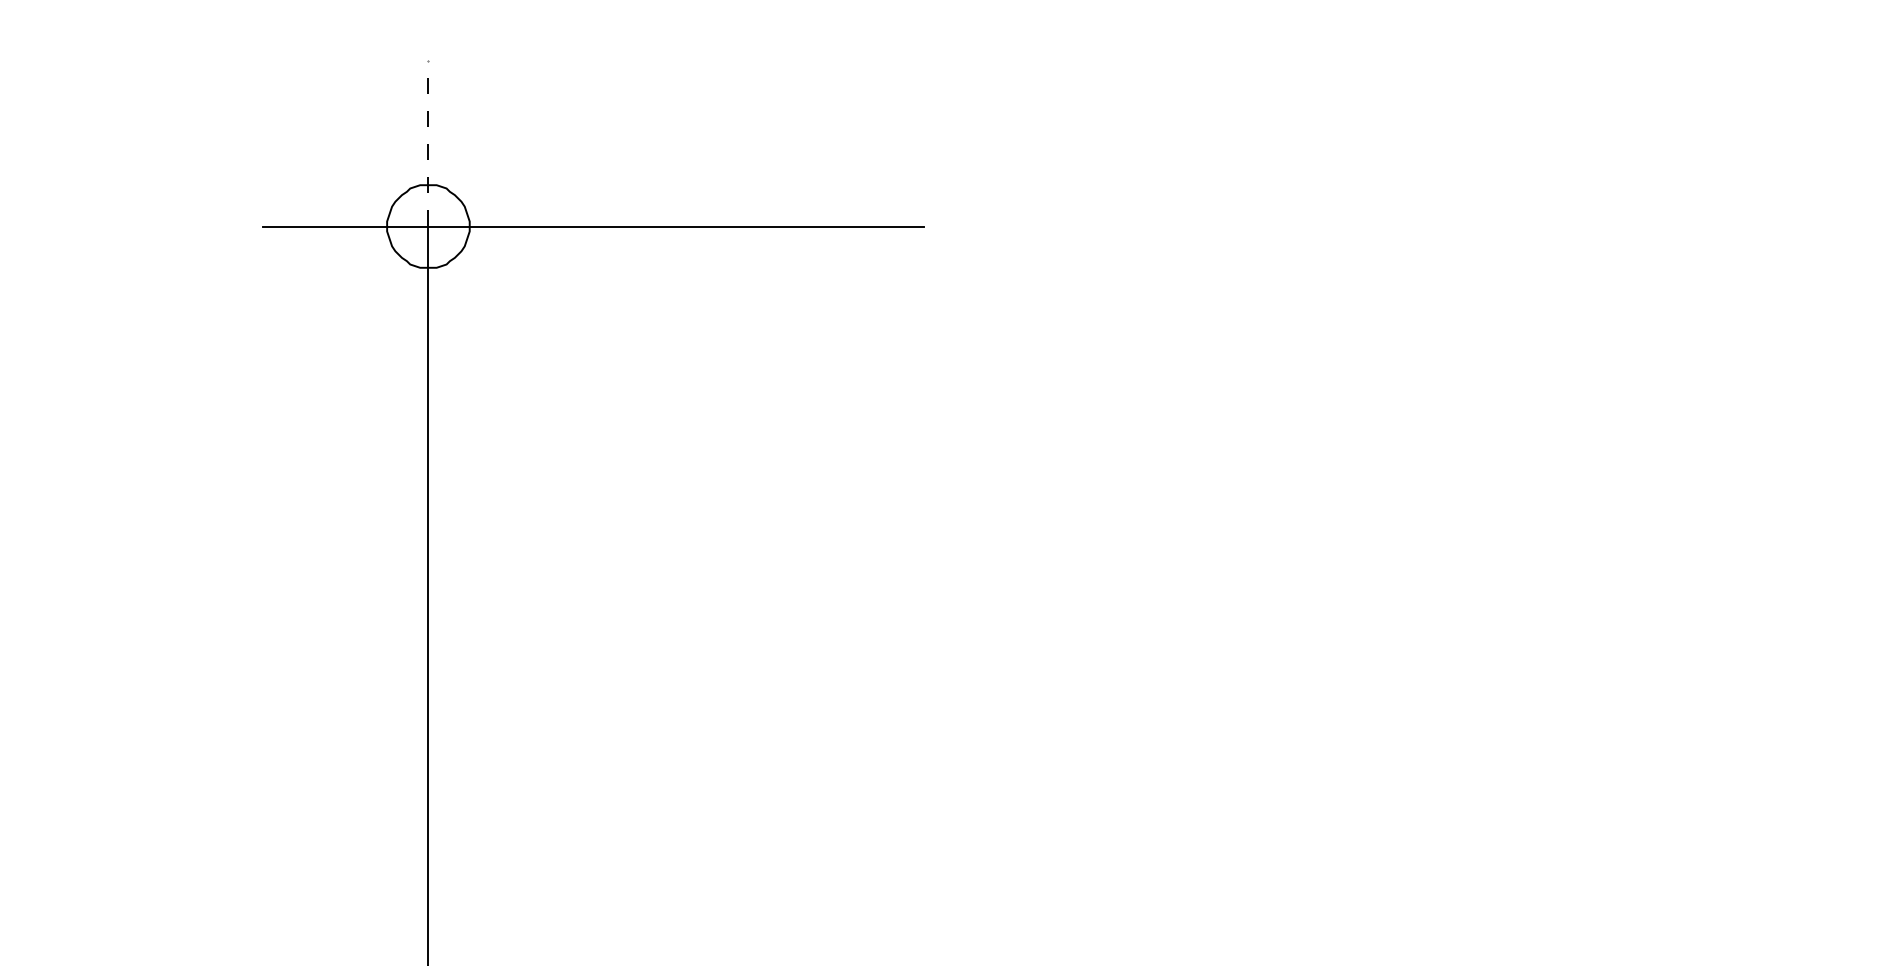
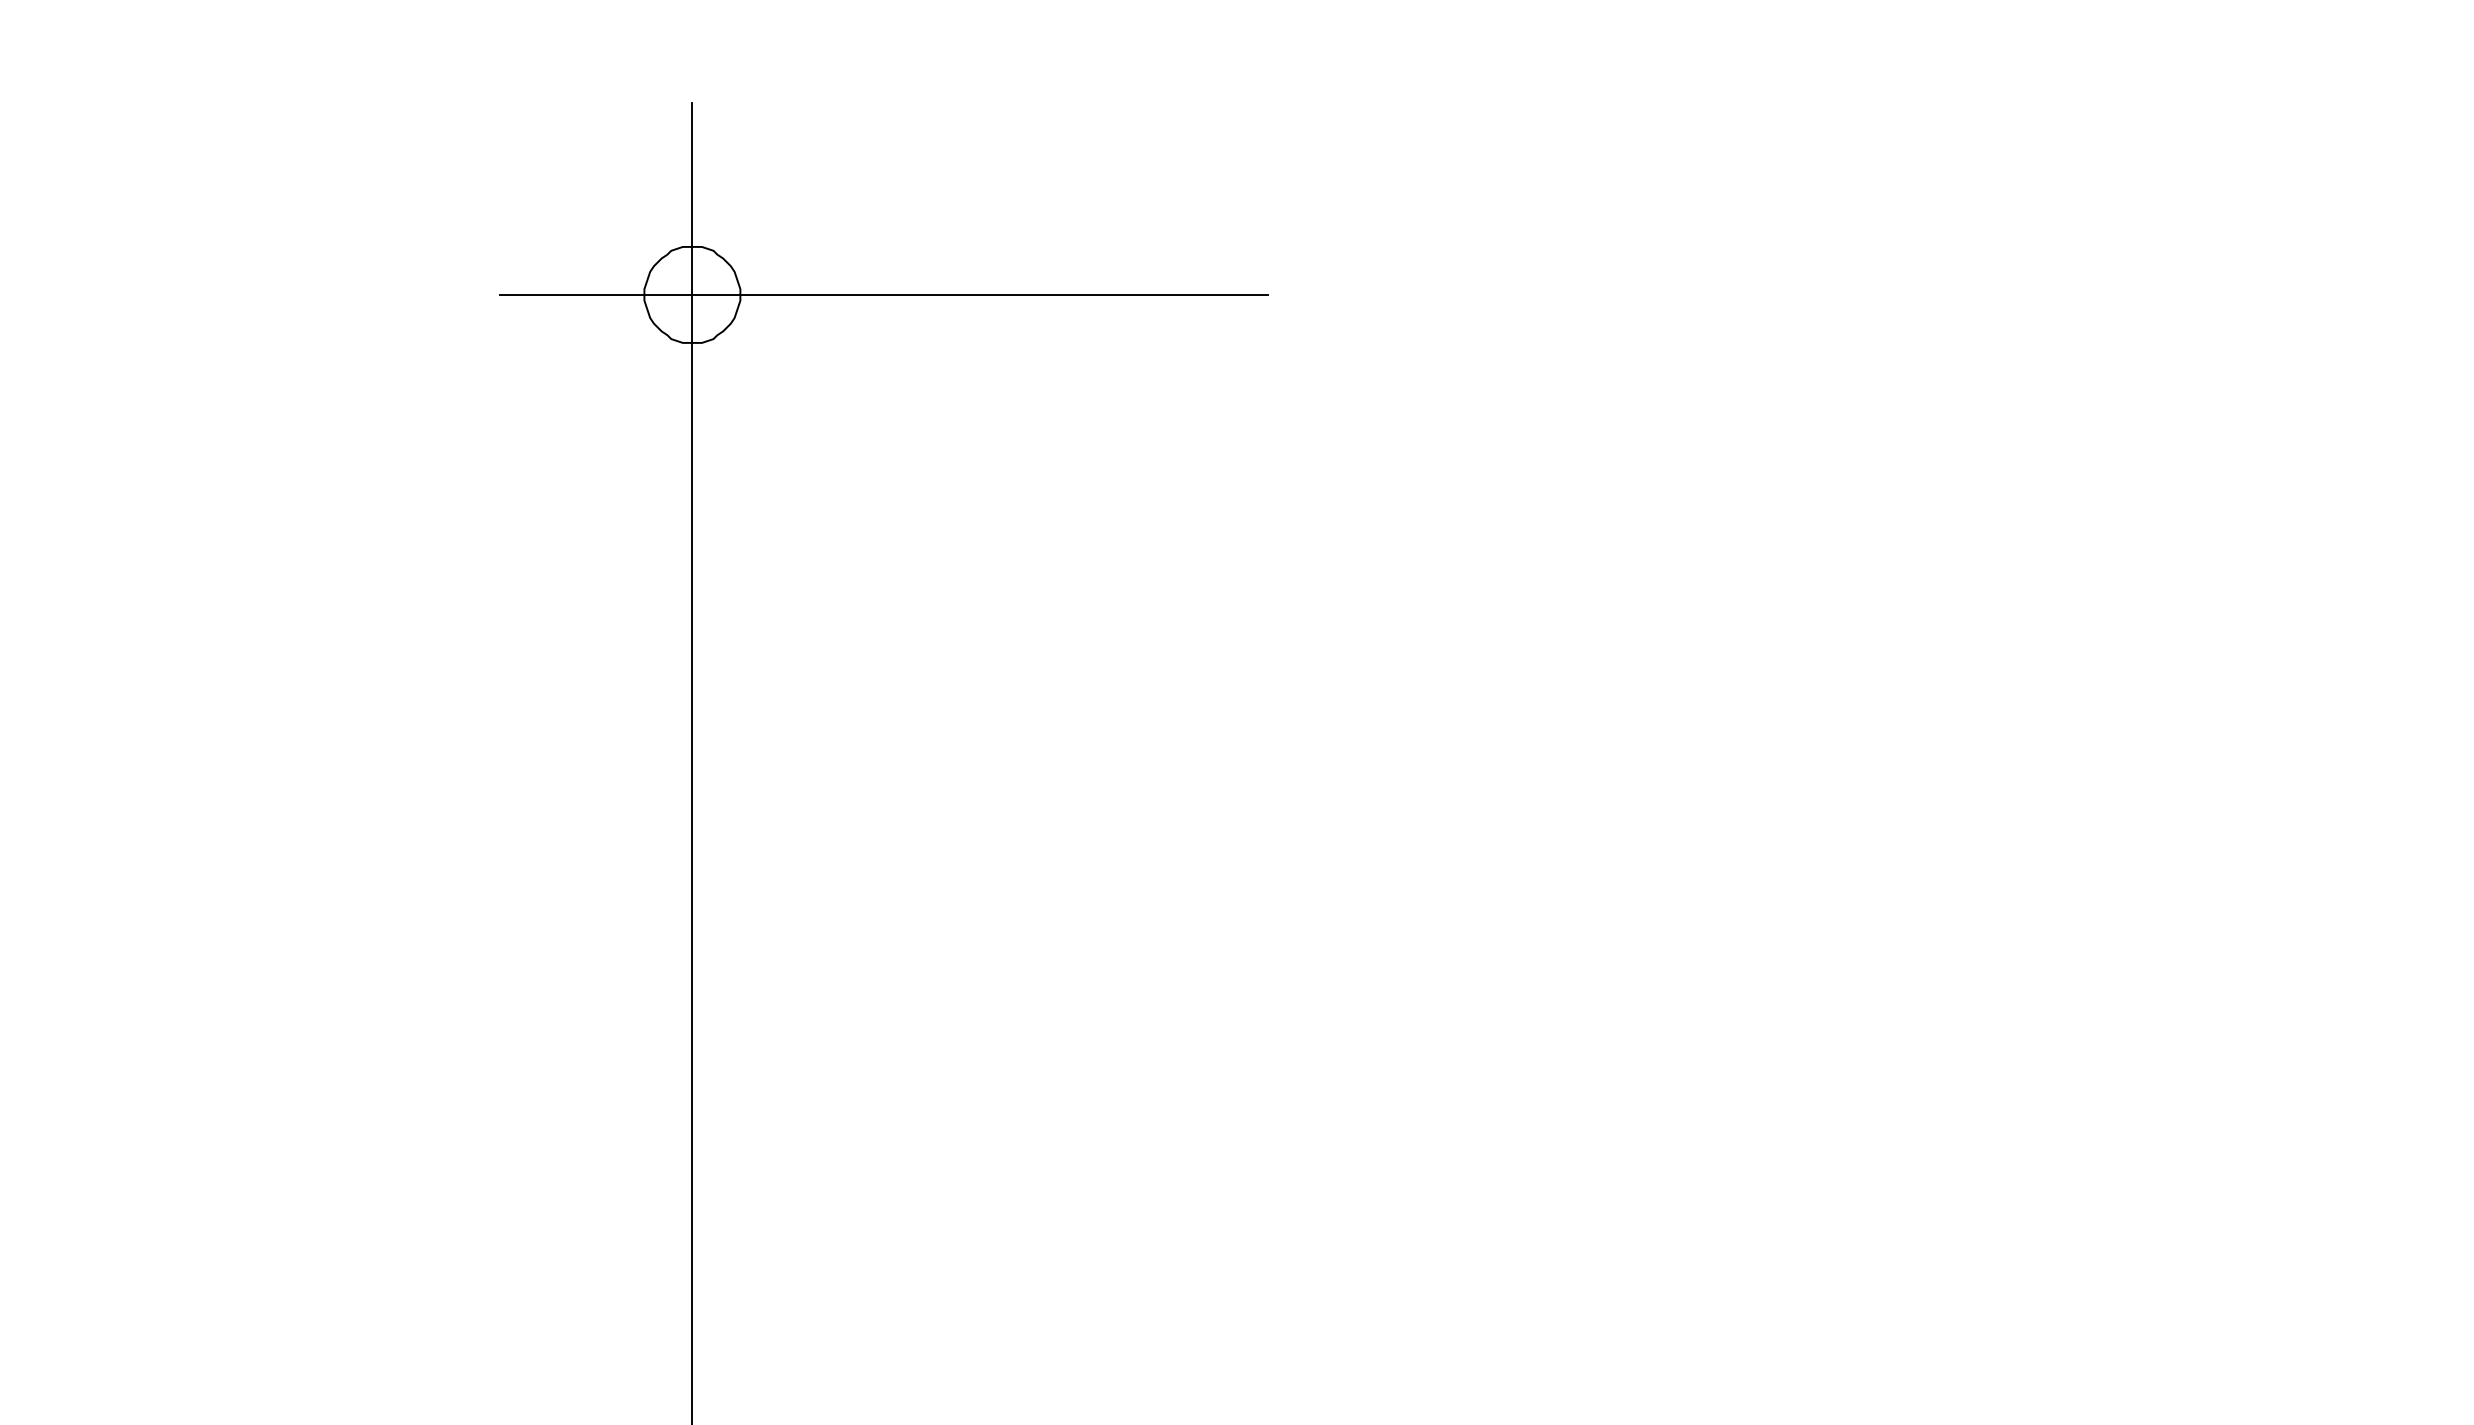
line: (428, 143) -> (692, 198), dashed -> solid

